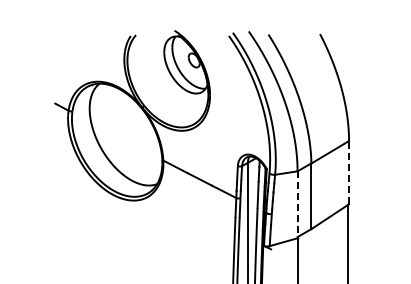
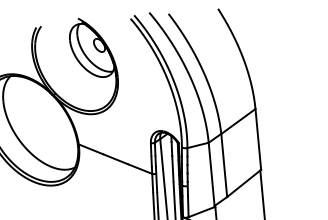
line: (349, 172) -> (258, 139), dashed -> solid
line: (297, 205) -> (211, 175), dashed -> solid

